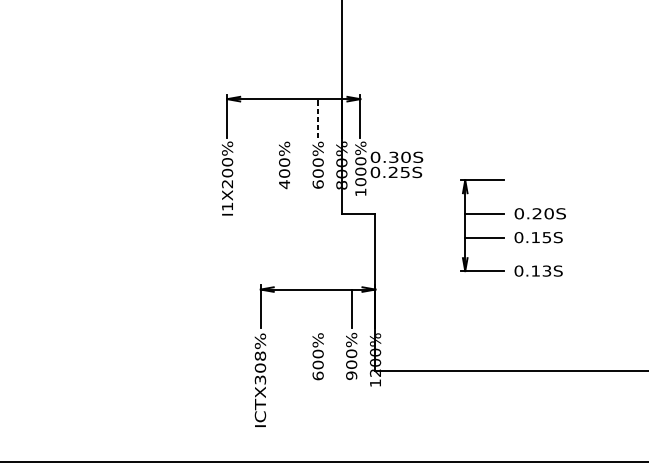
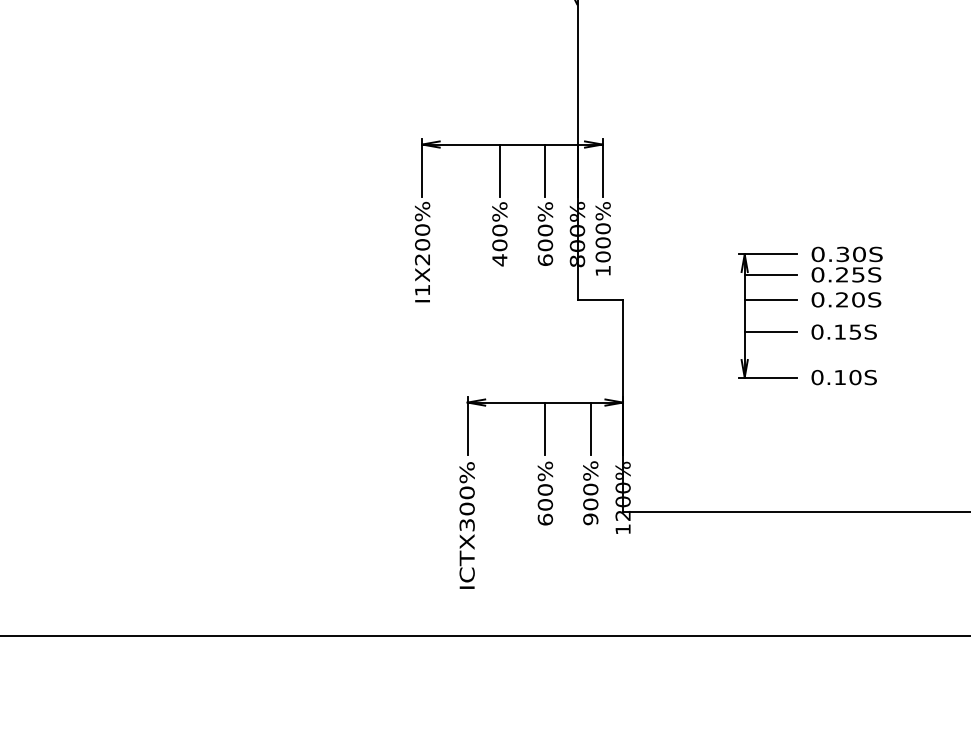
line: (284, 118) -> (499, 170), added
line: (318, 118) -> (545, 170), dashed -> solid
text: (396, 164) -> (846, 264), moved
line: (484, 195) -> (770, 274), added
text: (546, 271) -> (855, 377), 0.13S -> 0.10S
line: (318, 308) -> (545, 428), added
text: (259, 355) -> (466, 492), ICTX308% -> ICTX300%

